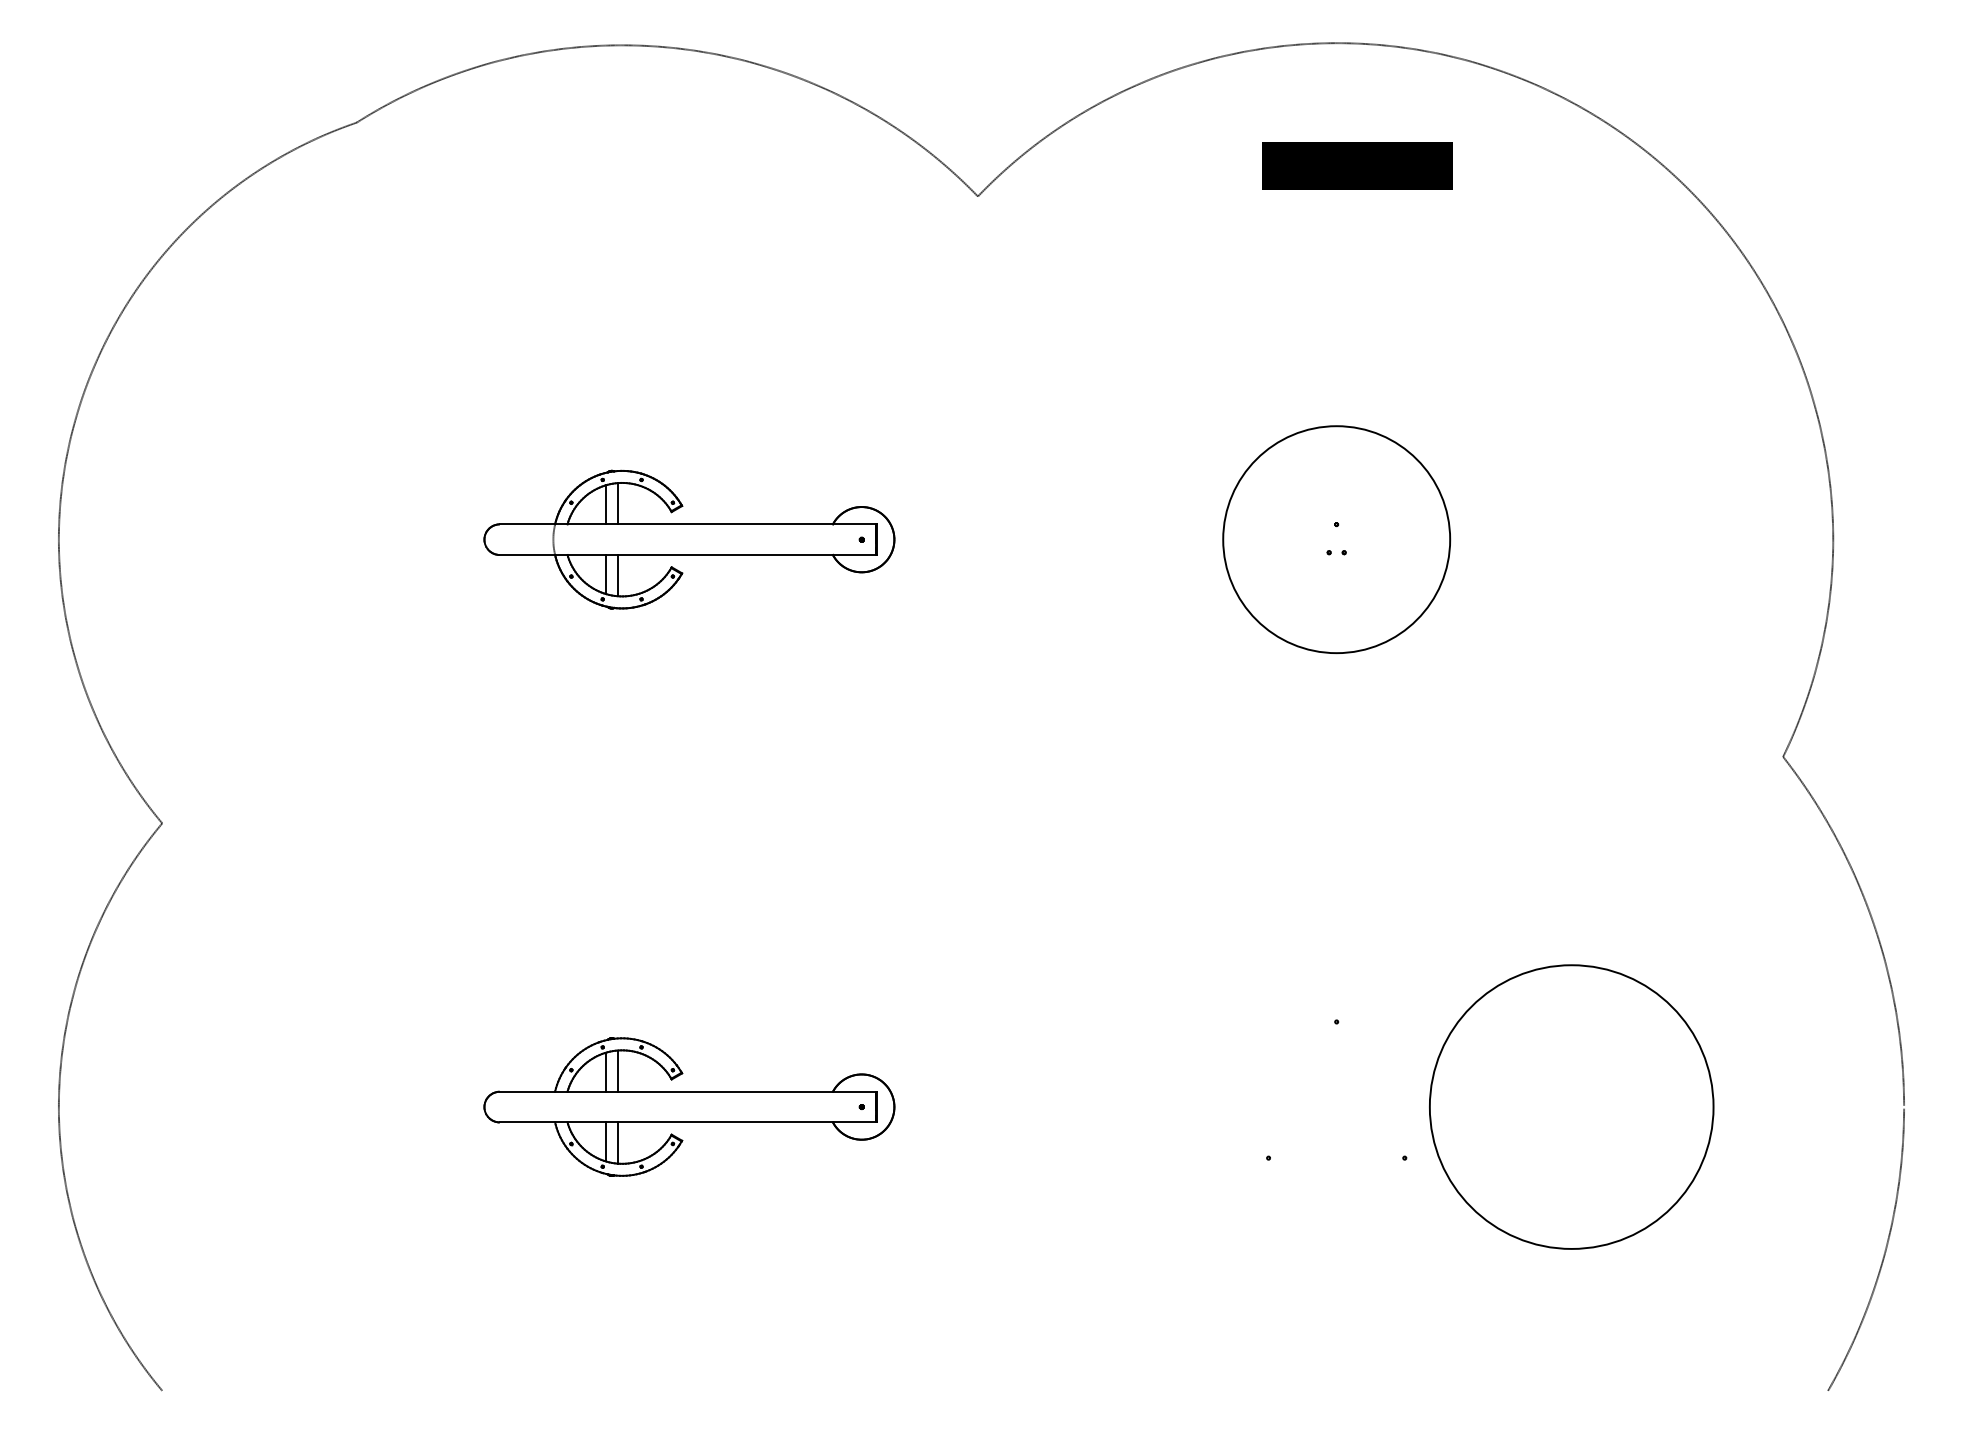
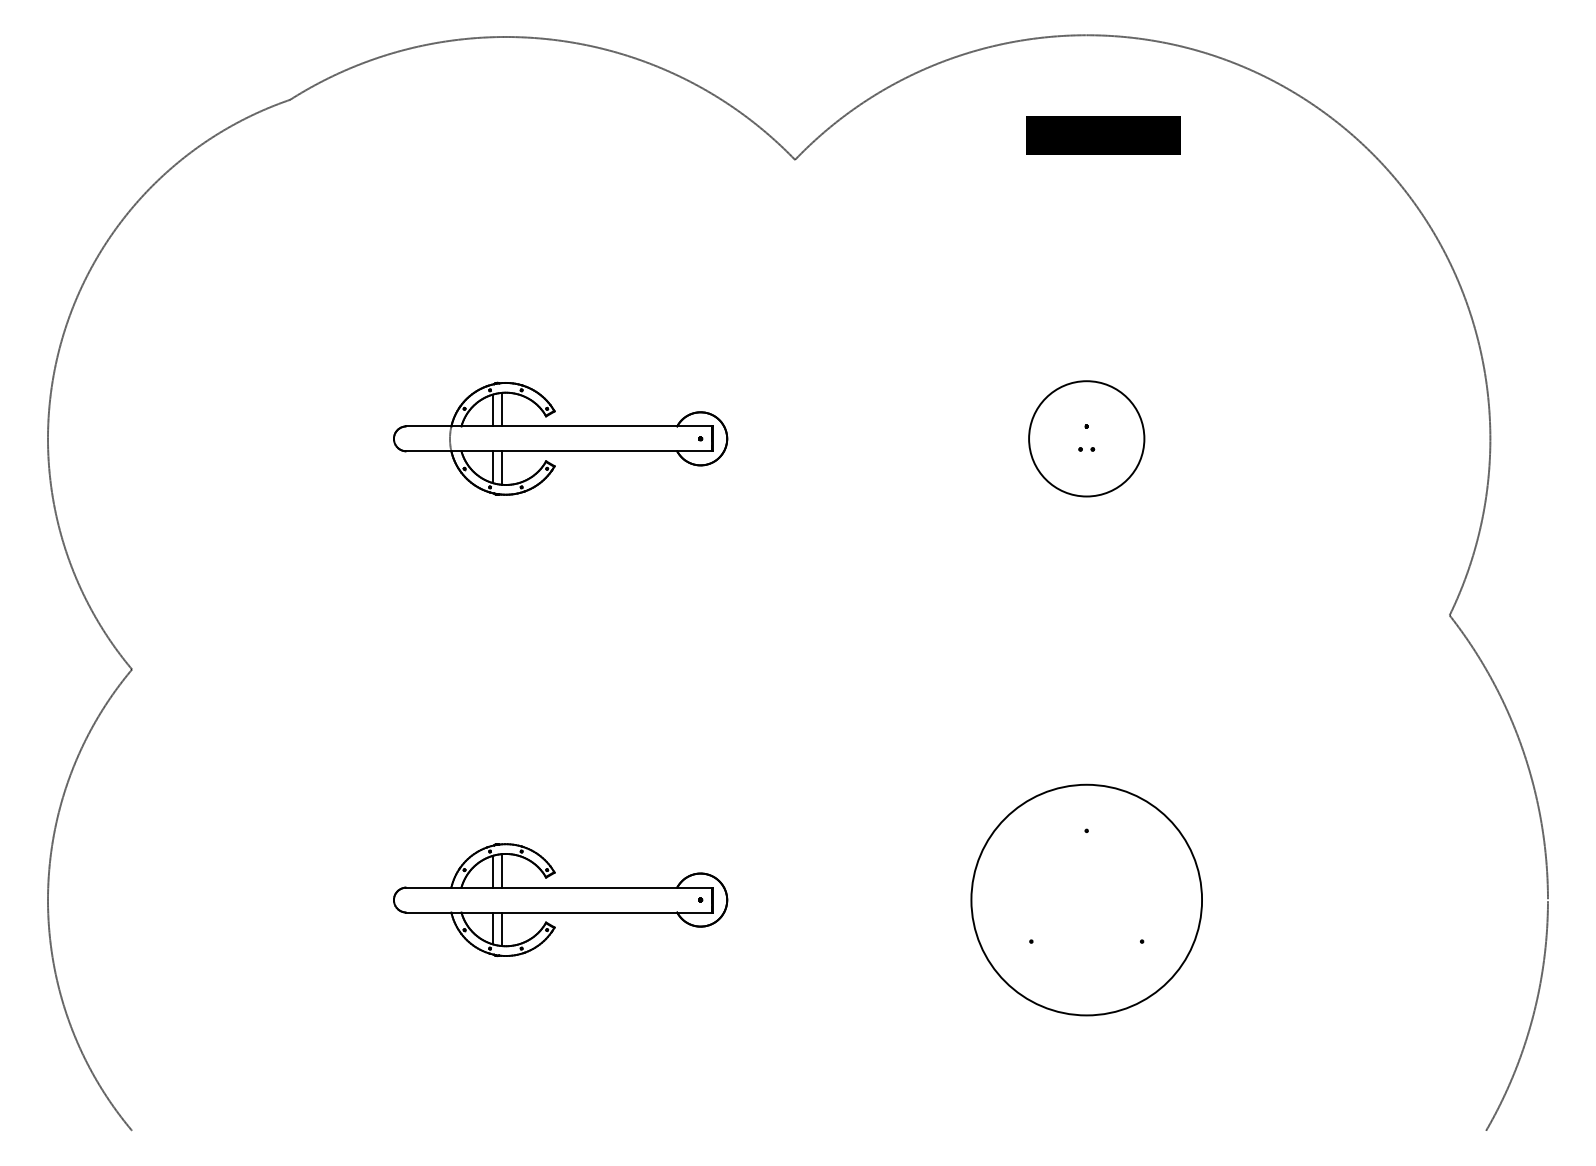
circle: (1336, 539) -> (1086, 438), size x0.62
circle: (1571, 1106) -> (1086, 899), moved

